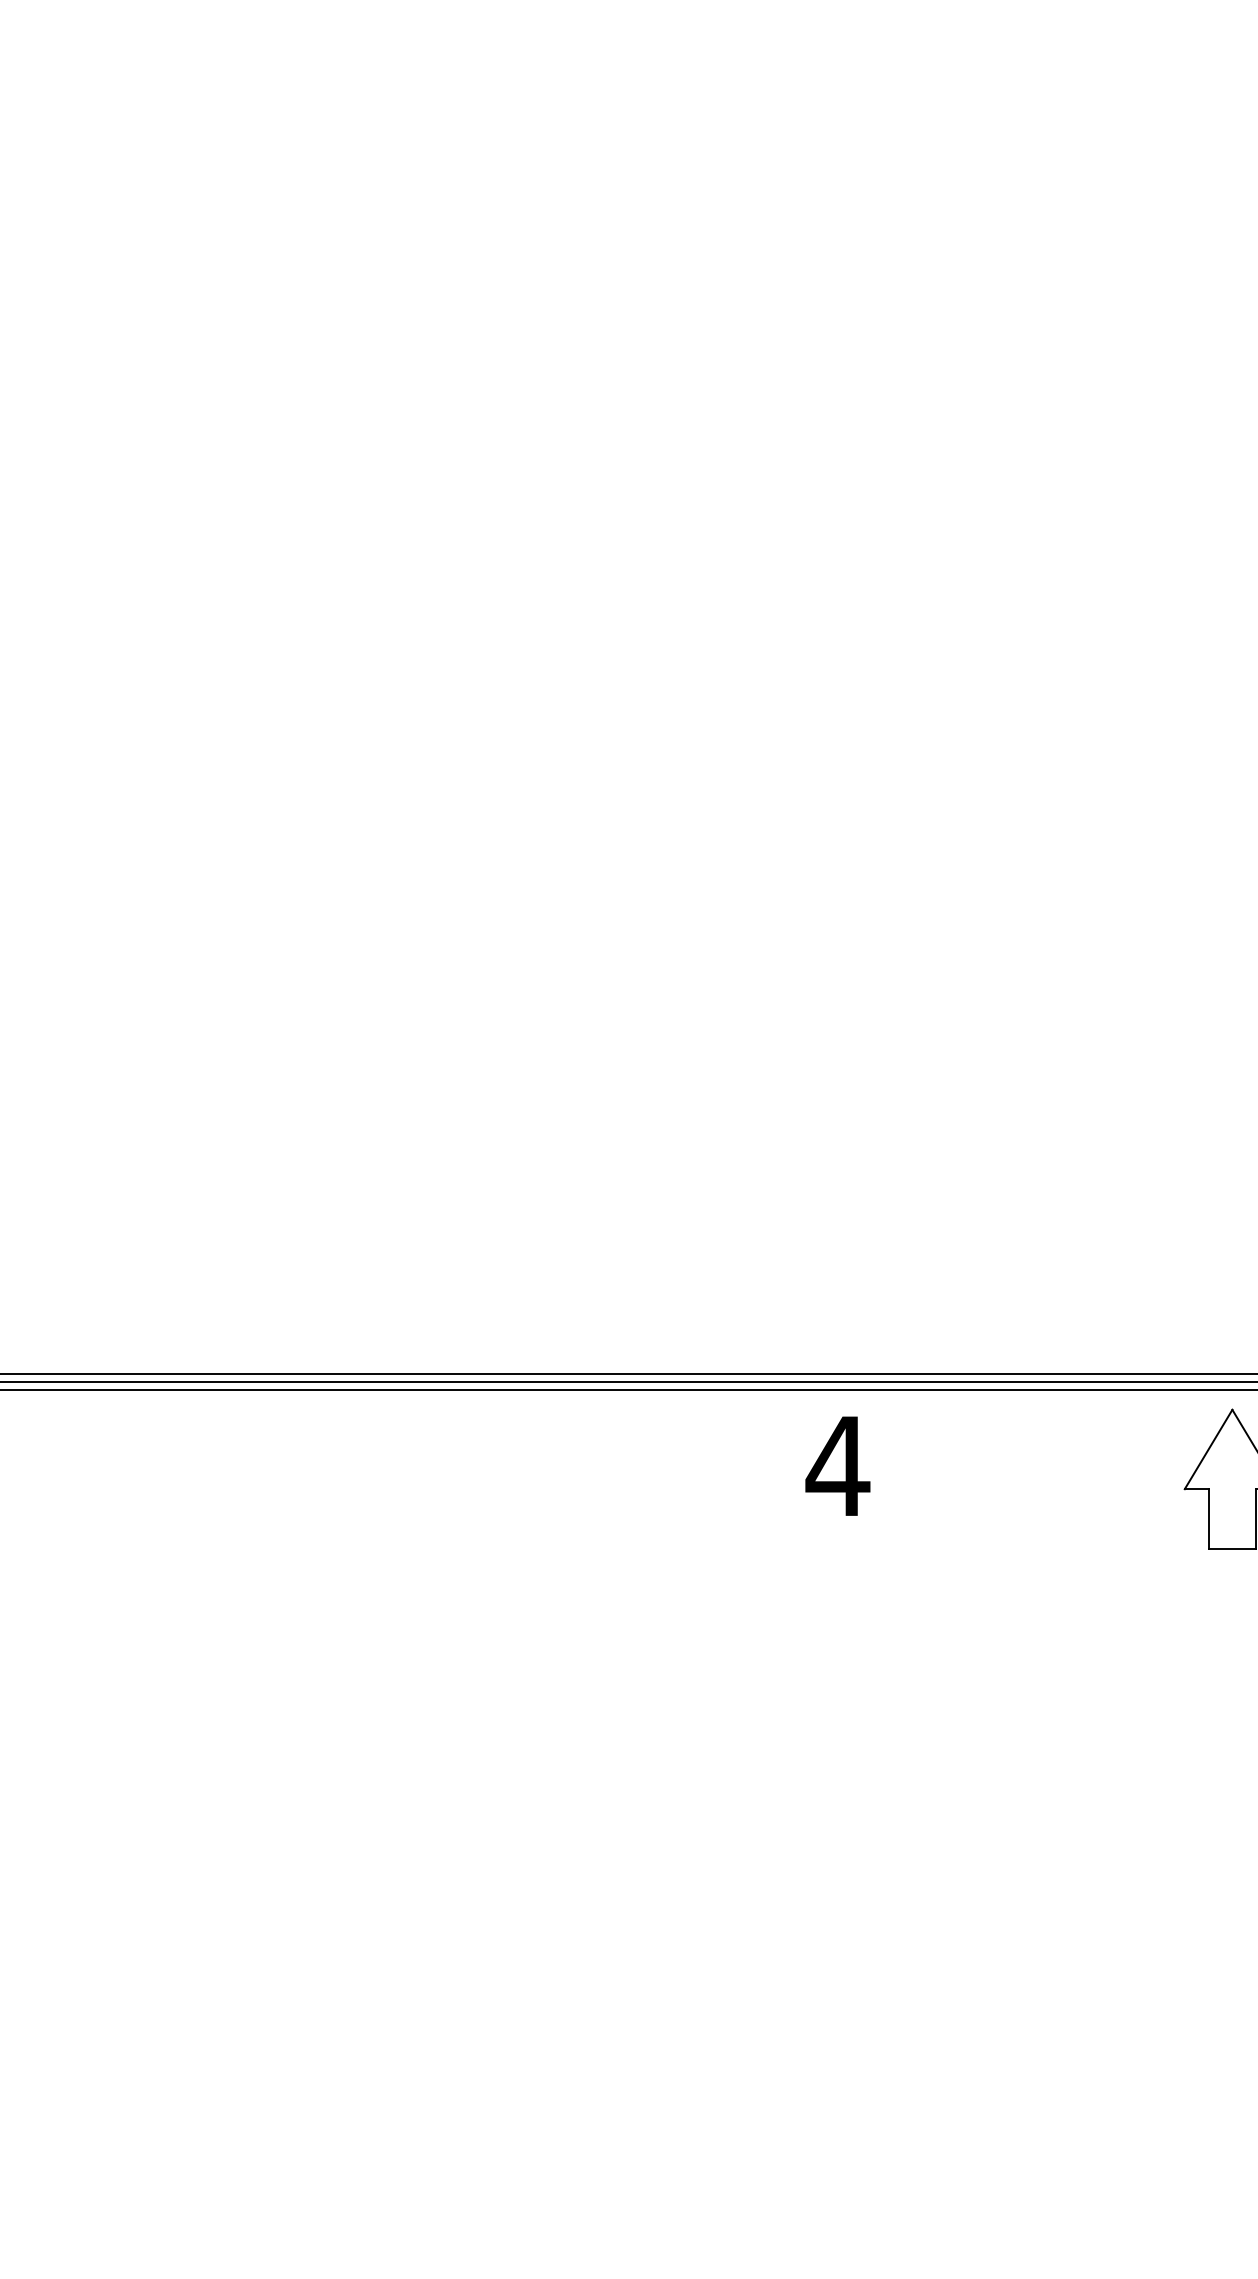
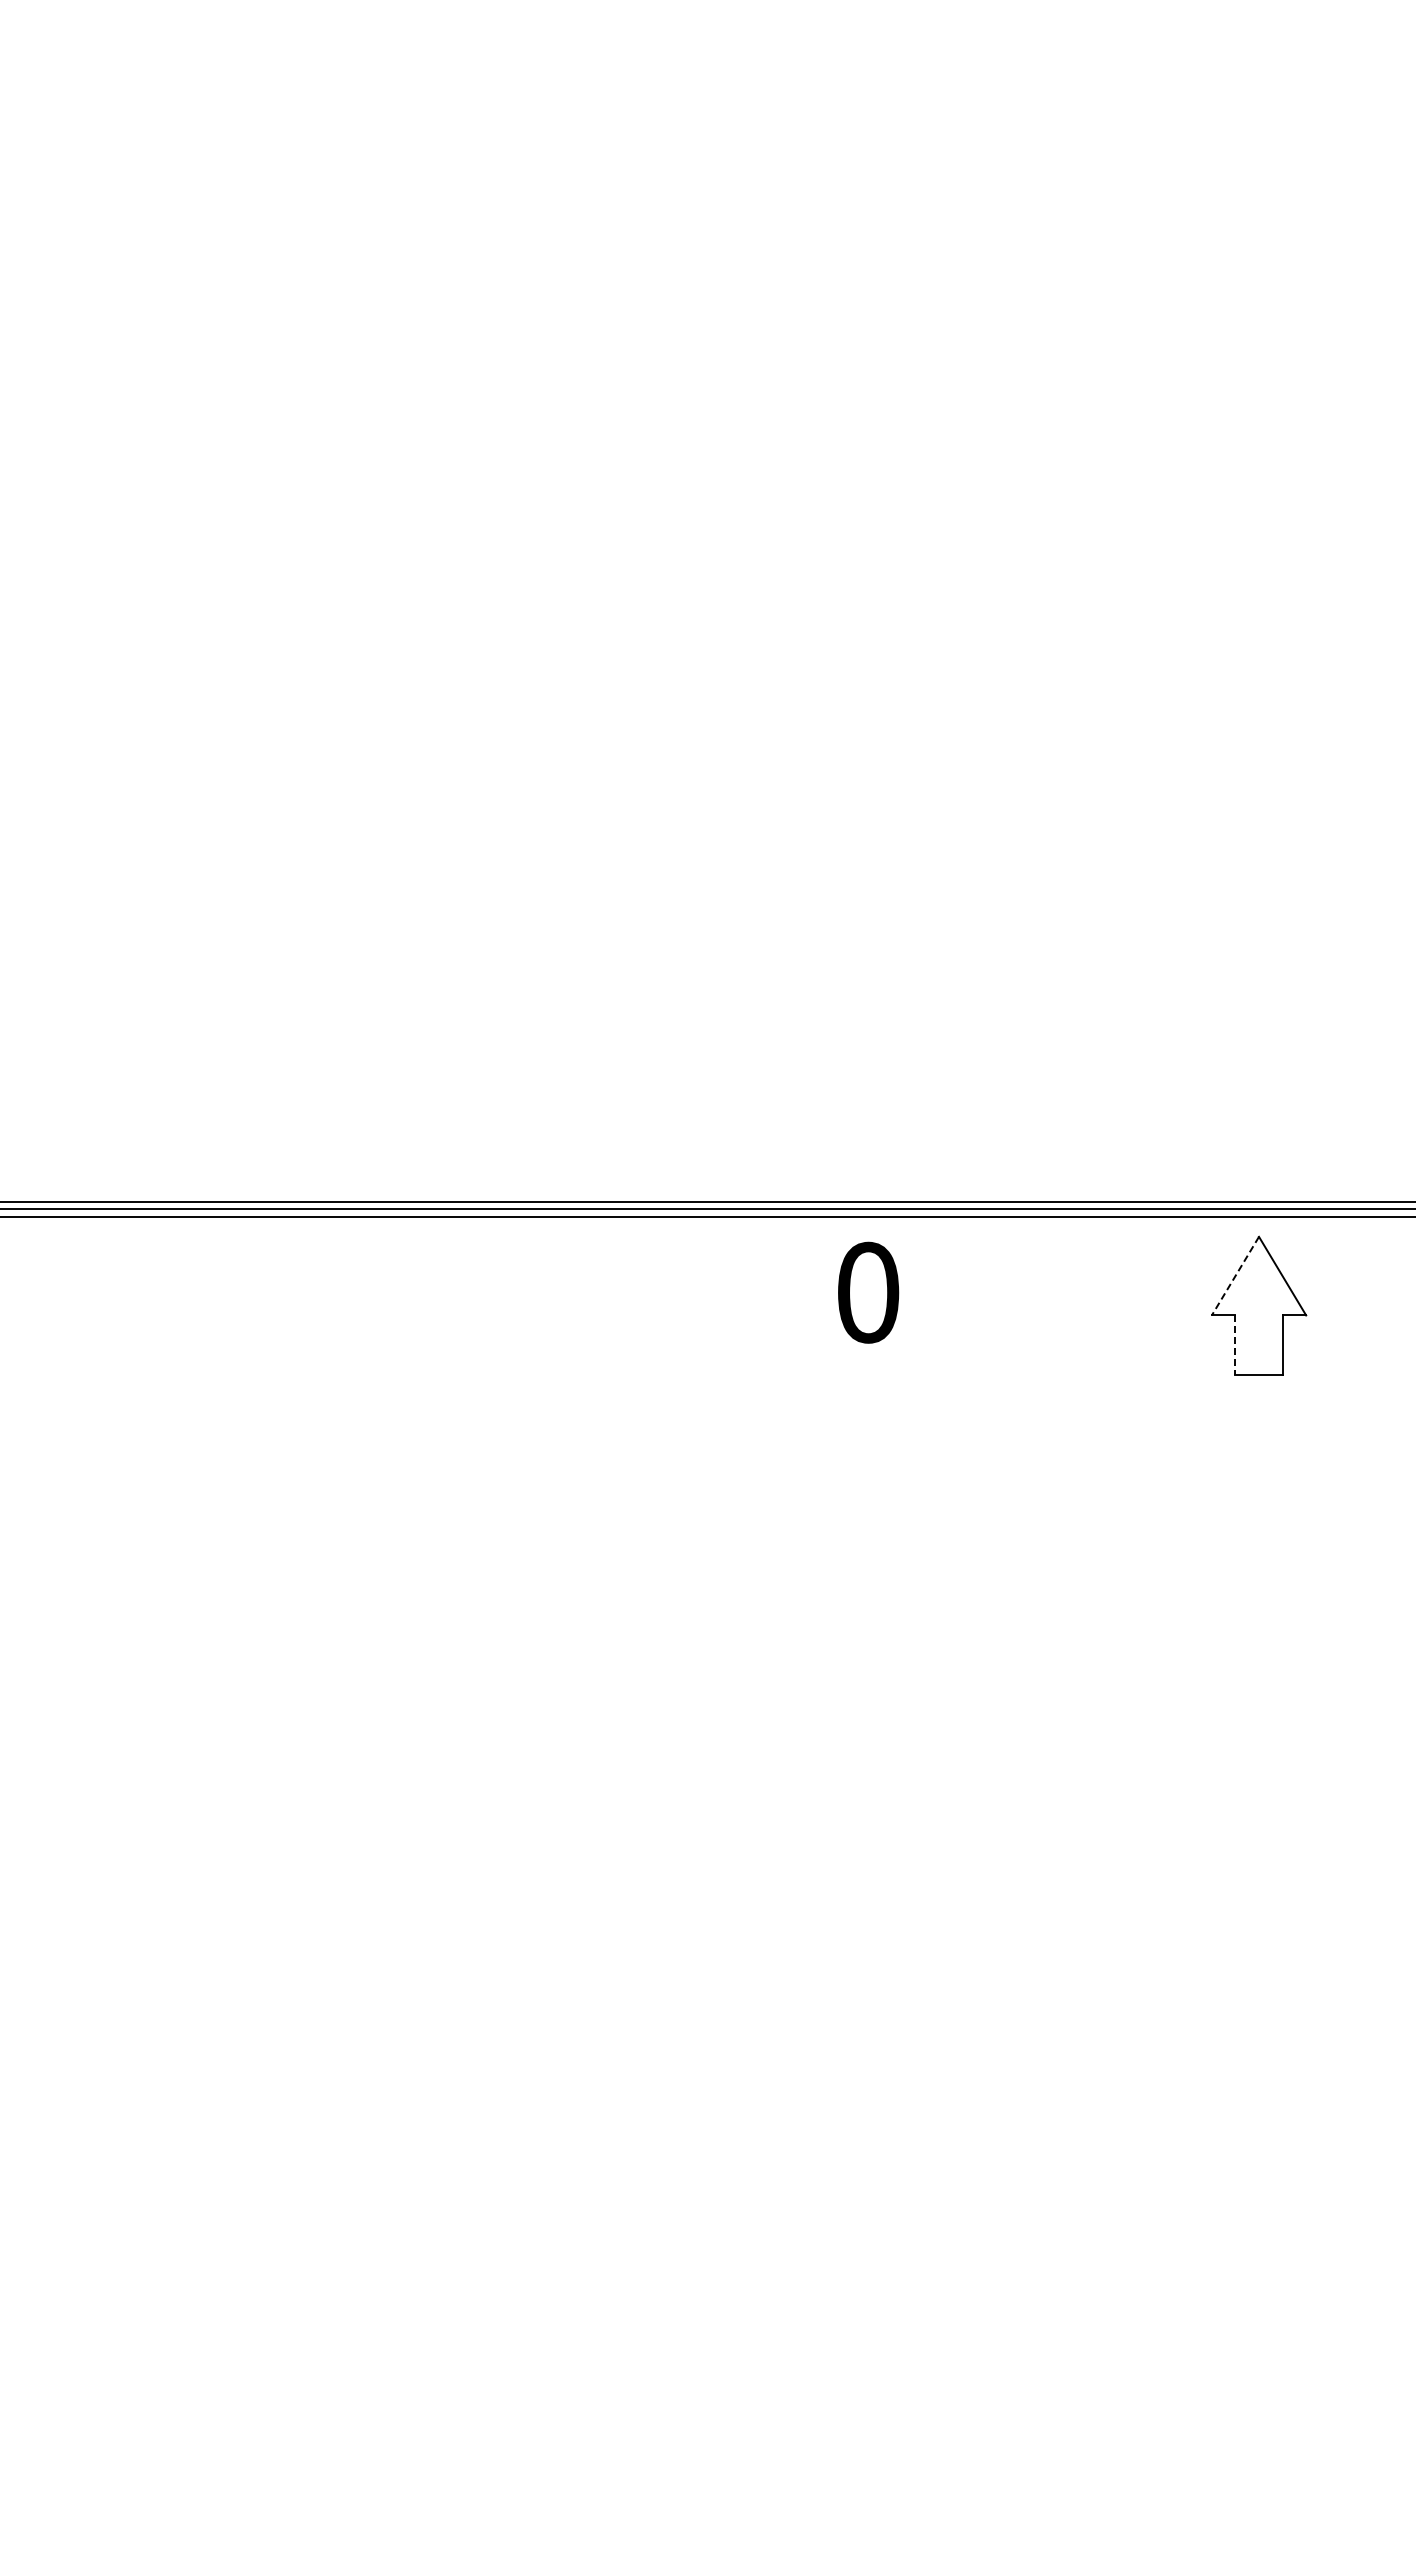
line: (1208, 1449) -> (1235, 1276), solid -> dashed
text: (838, 1466) -> (868, 1292), 4 -> 0
line: (1208, 1518) -> (1235, 1344), solid -> dashed

